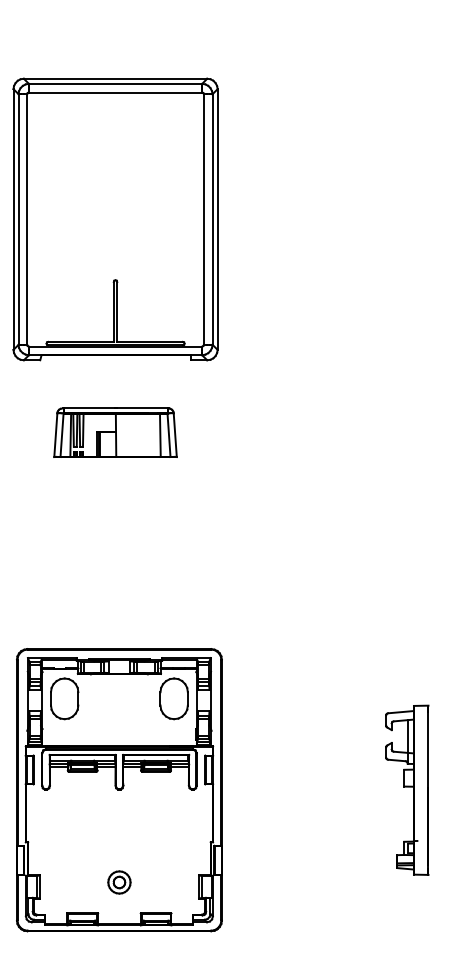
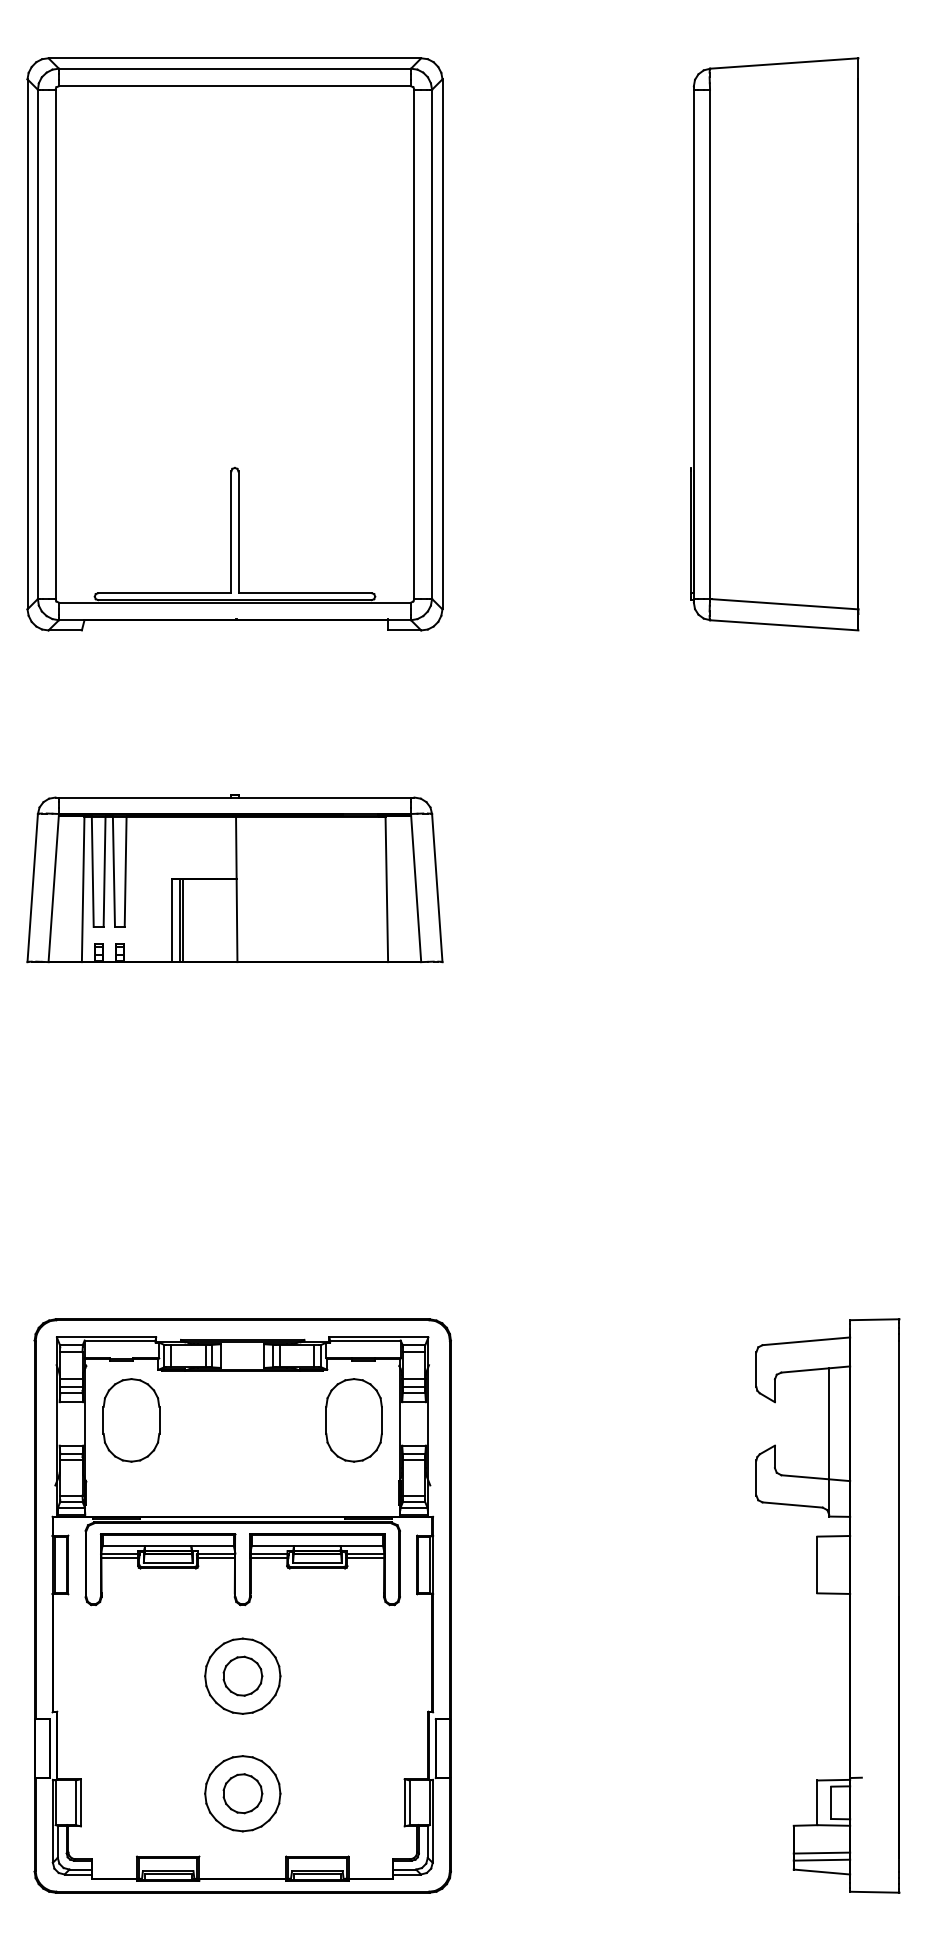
part: (381, 169) -> (775, 344), added
part: (115, 219) -> (234, 344), moved
part: (115, 432) -> (234, 878), size x1.67
part: (407, 790) -> (828, 1606), size x1.67
part: (119, 824) -> (242, 1675), added
part: (119, 882) -> (242, 1793), size x1.67

